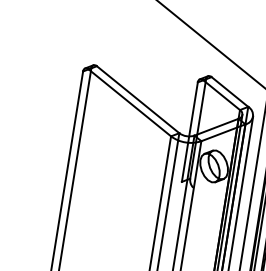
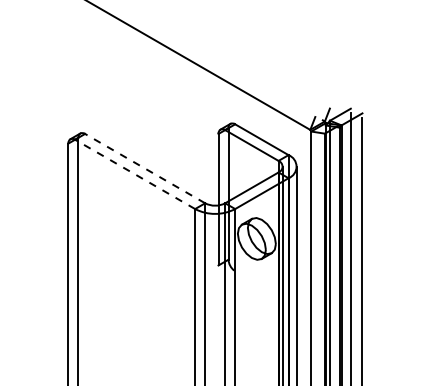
line: (137, 99) -> (144, 168), solid -> dashed
line: (129, 102) -> (134, 174), solid -> dashed

